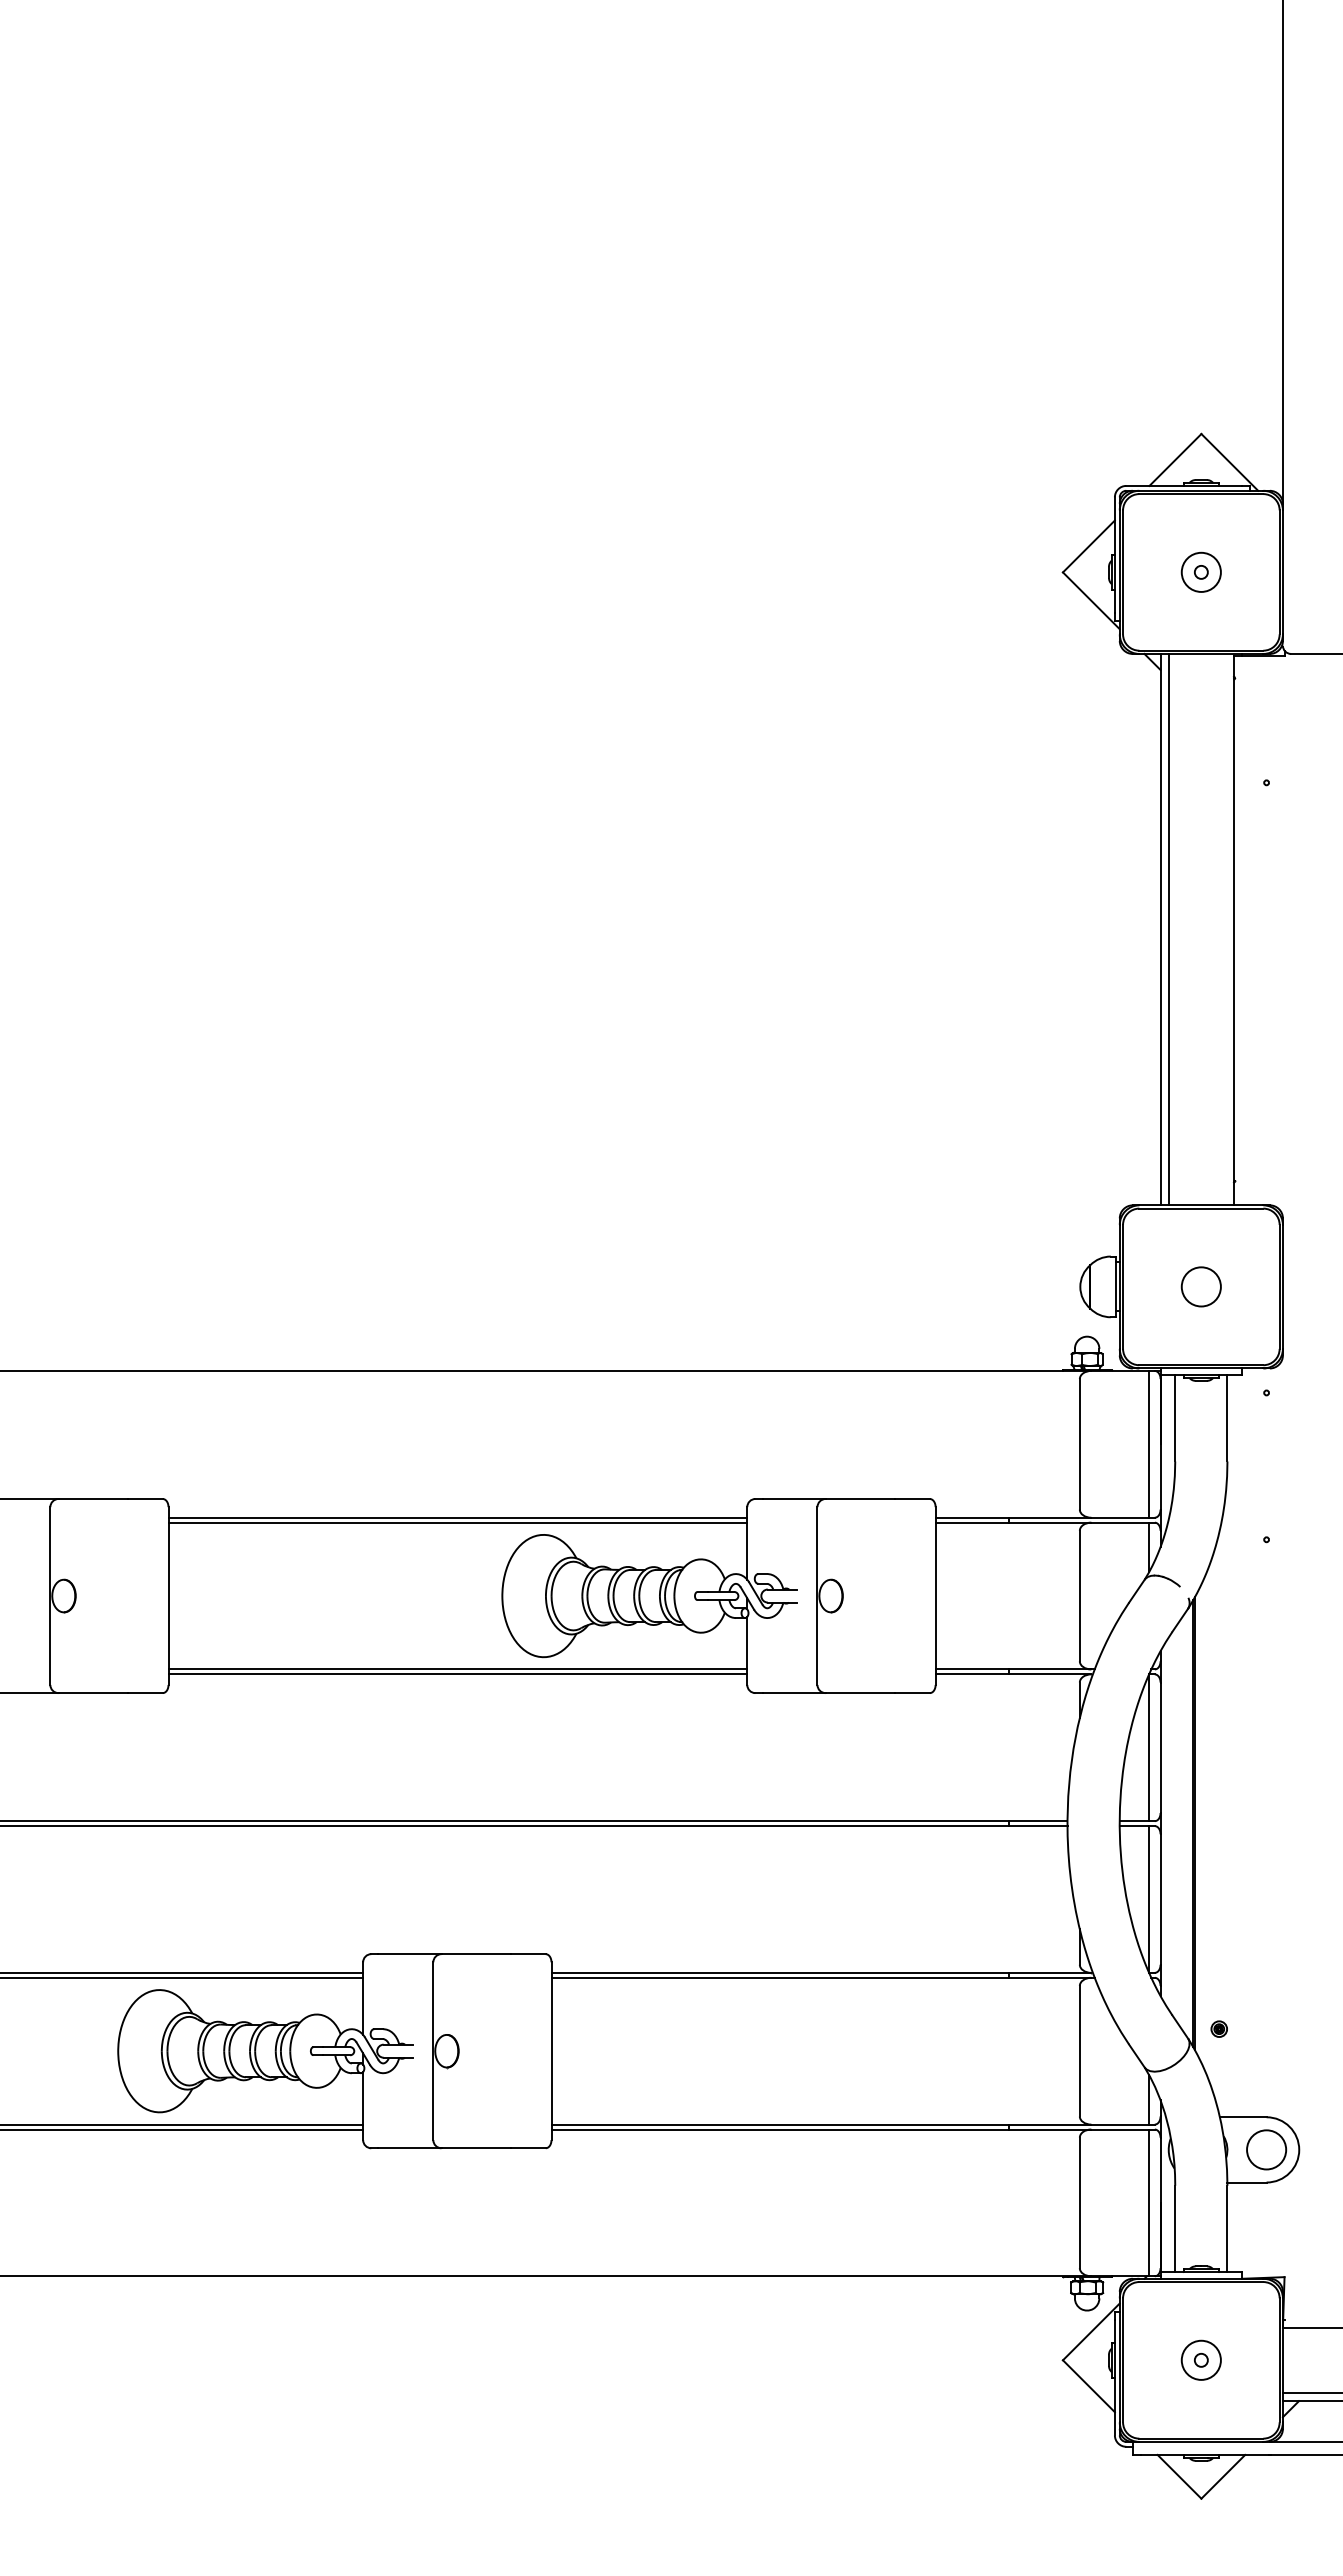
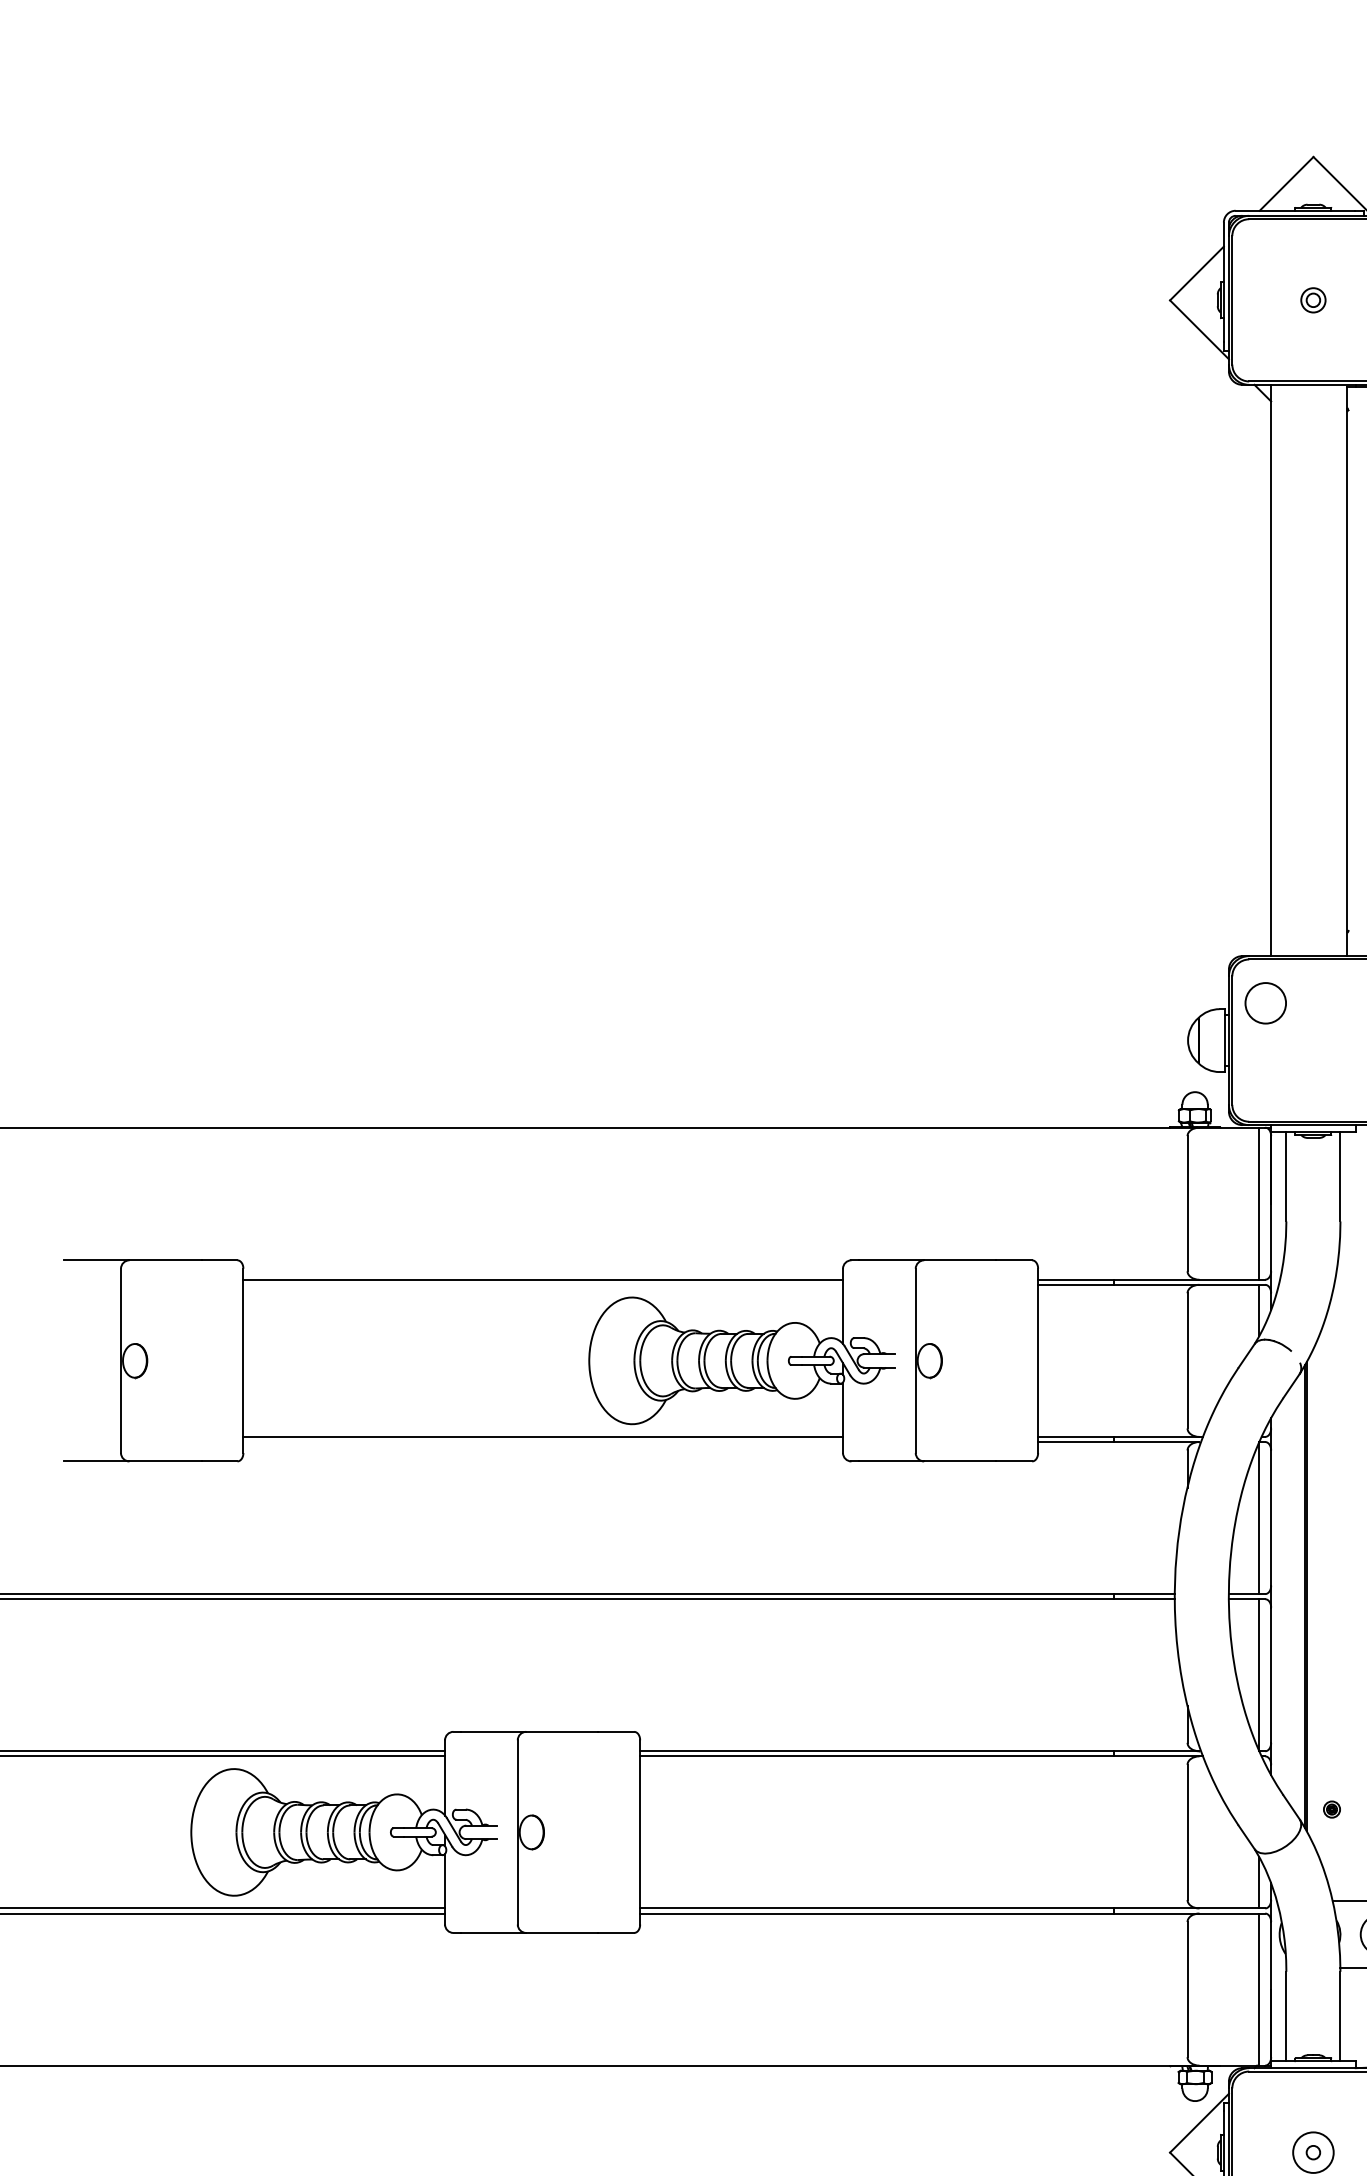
circle: (1200, 571) -> (1312, 299), size x0.6
line: (1168, 929) -> (1279, 670), removed
circle: (1200, 1286) -> (1264, 1002), moved
line: (457, 1522) -> (542, 1284), removed
line: (457, 1674) -> (542, 1442), removed

